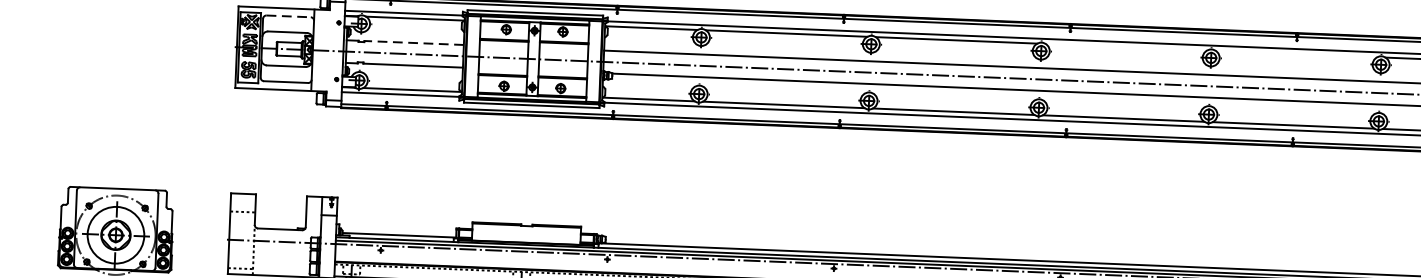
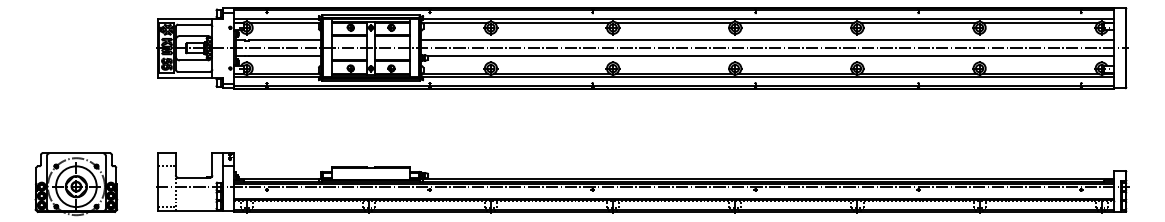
line: (289, 16) -> (194, 24), dashed -> solid
line: (413, 43) -> (284, 40), dashed -> solid
line: (1126, 47) -> (796, 22), added
line: (1296, 53) -> (918, 22), added

